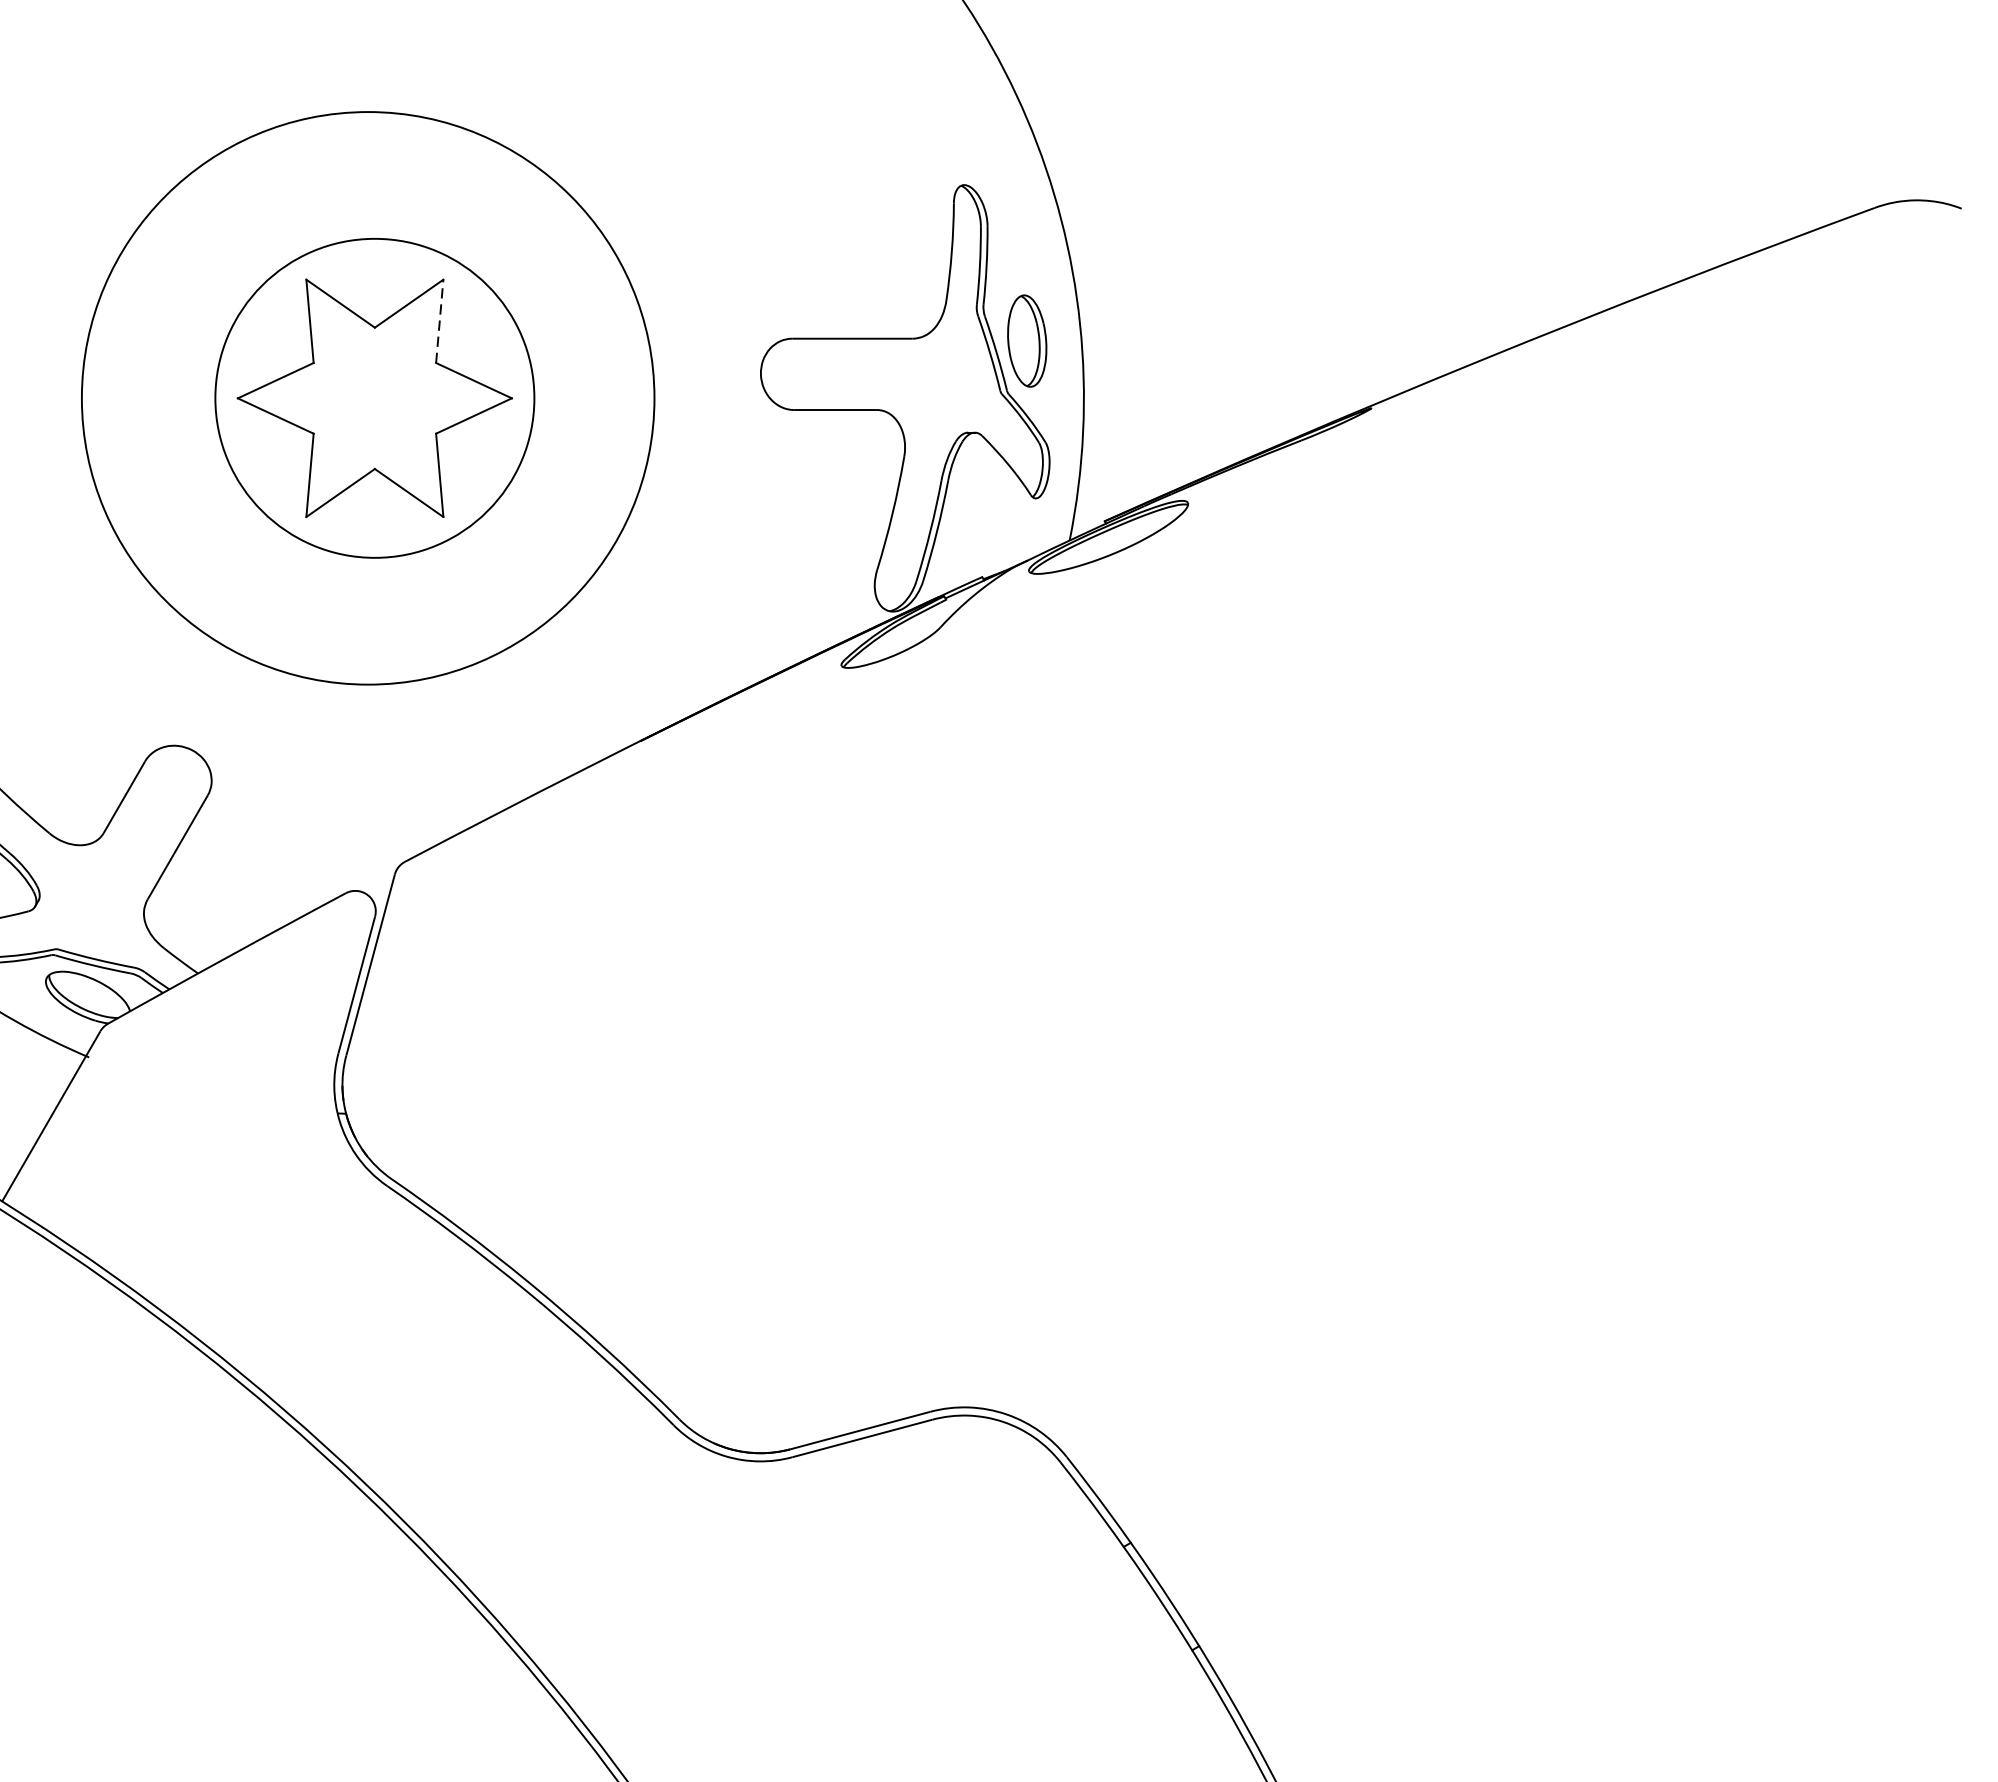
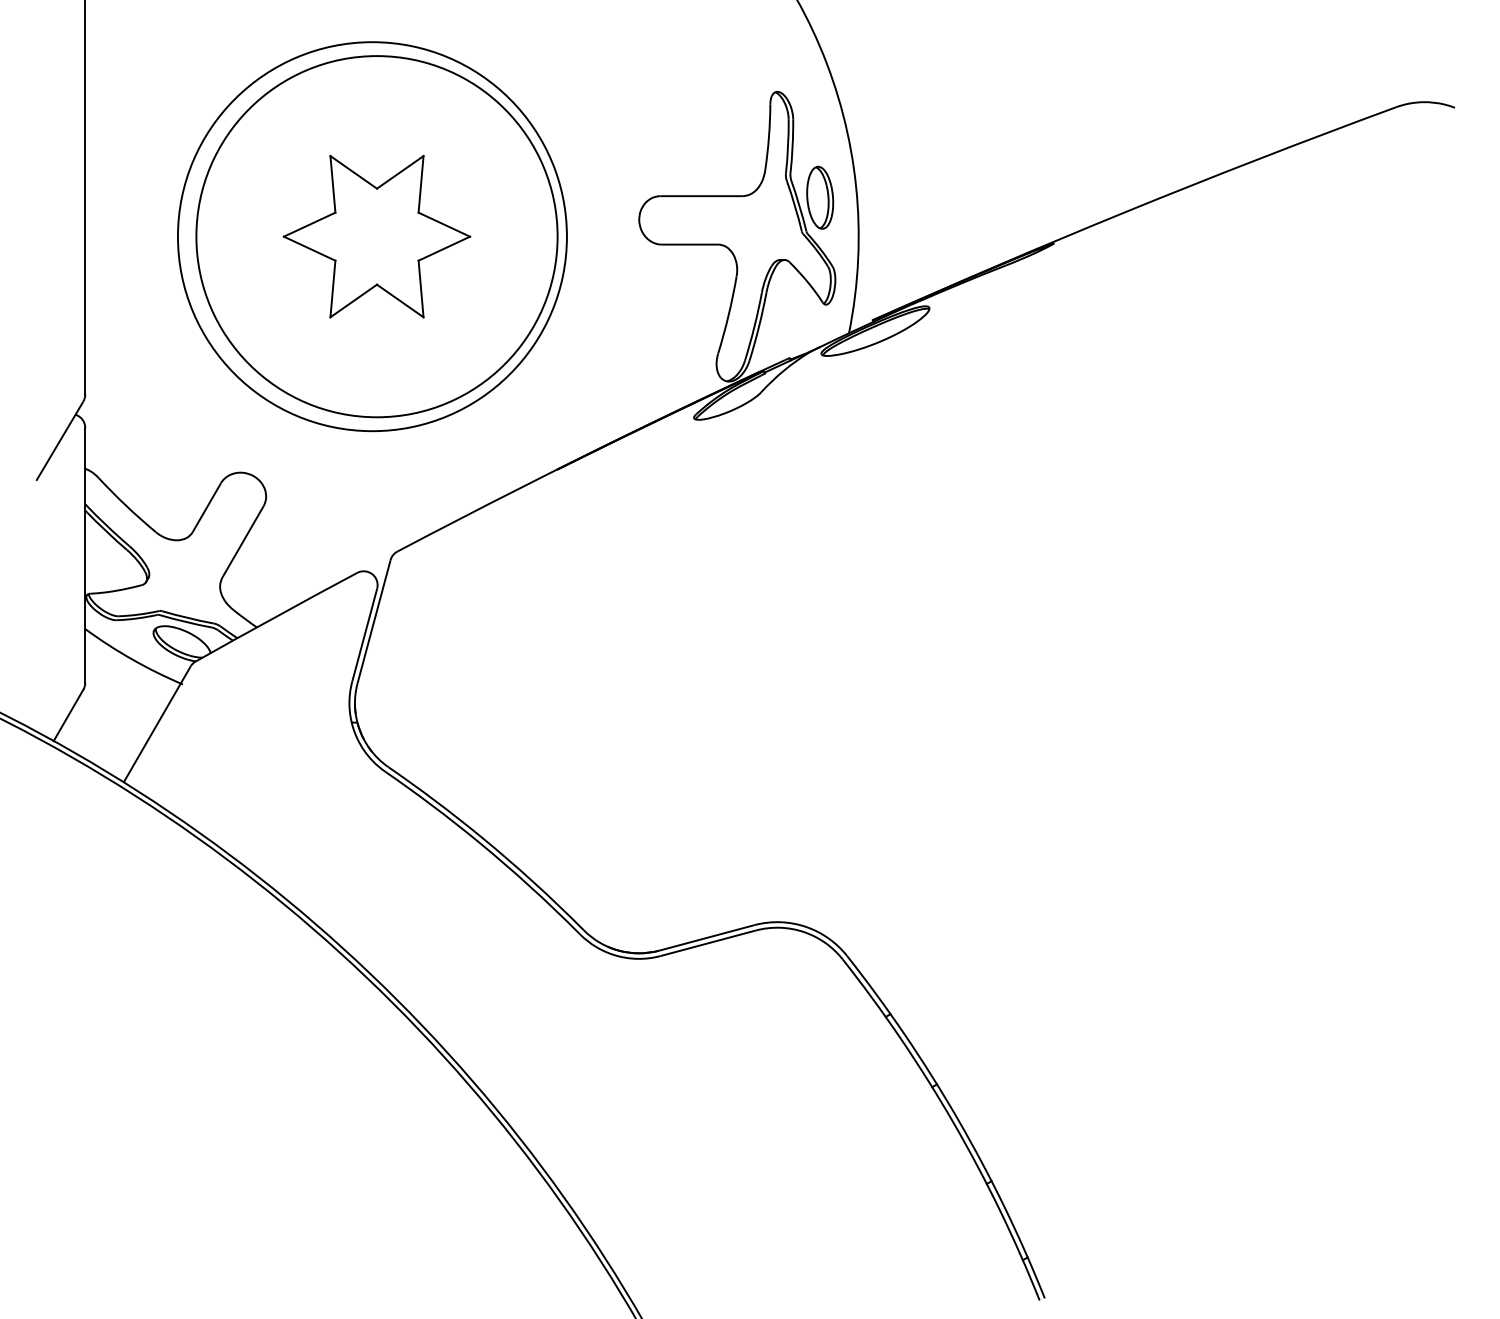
line: (440, 320) -> (421, 183), dashed -> solid
circle: (374, 398) -> (376, 236), size x1.67

